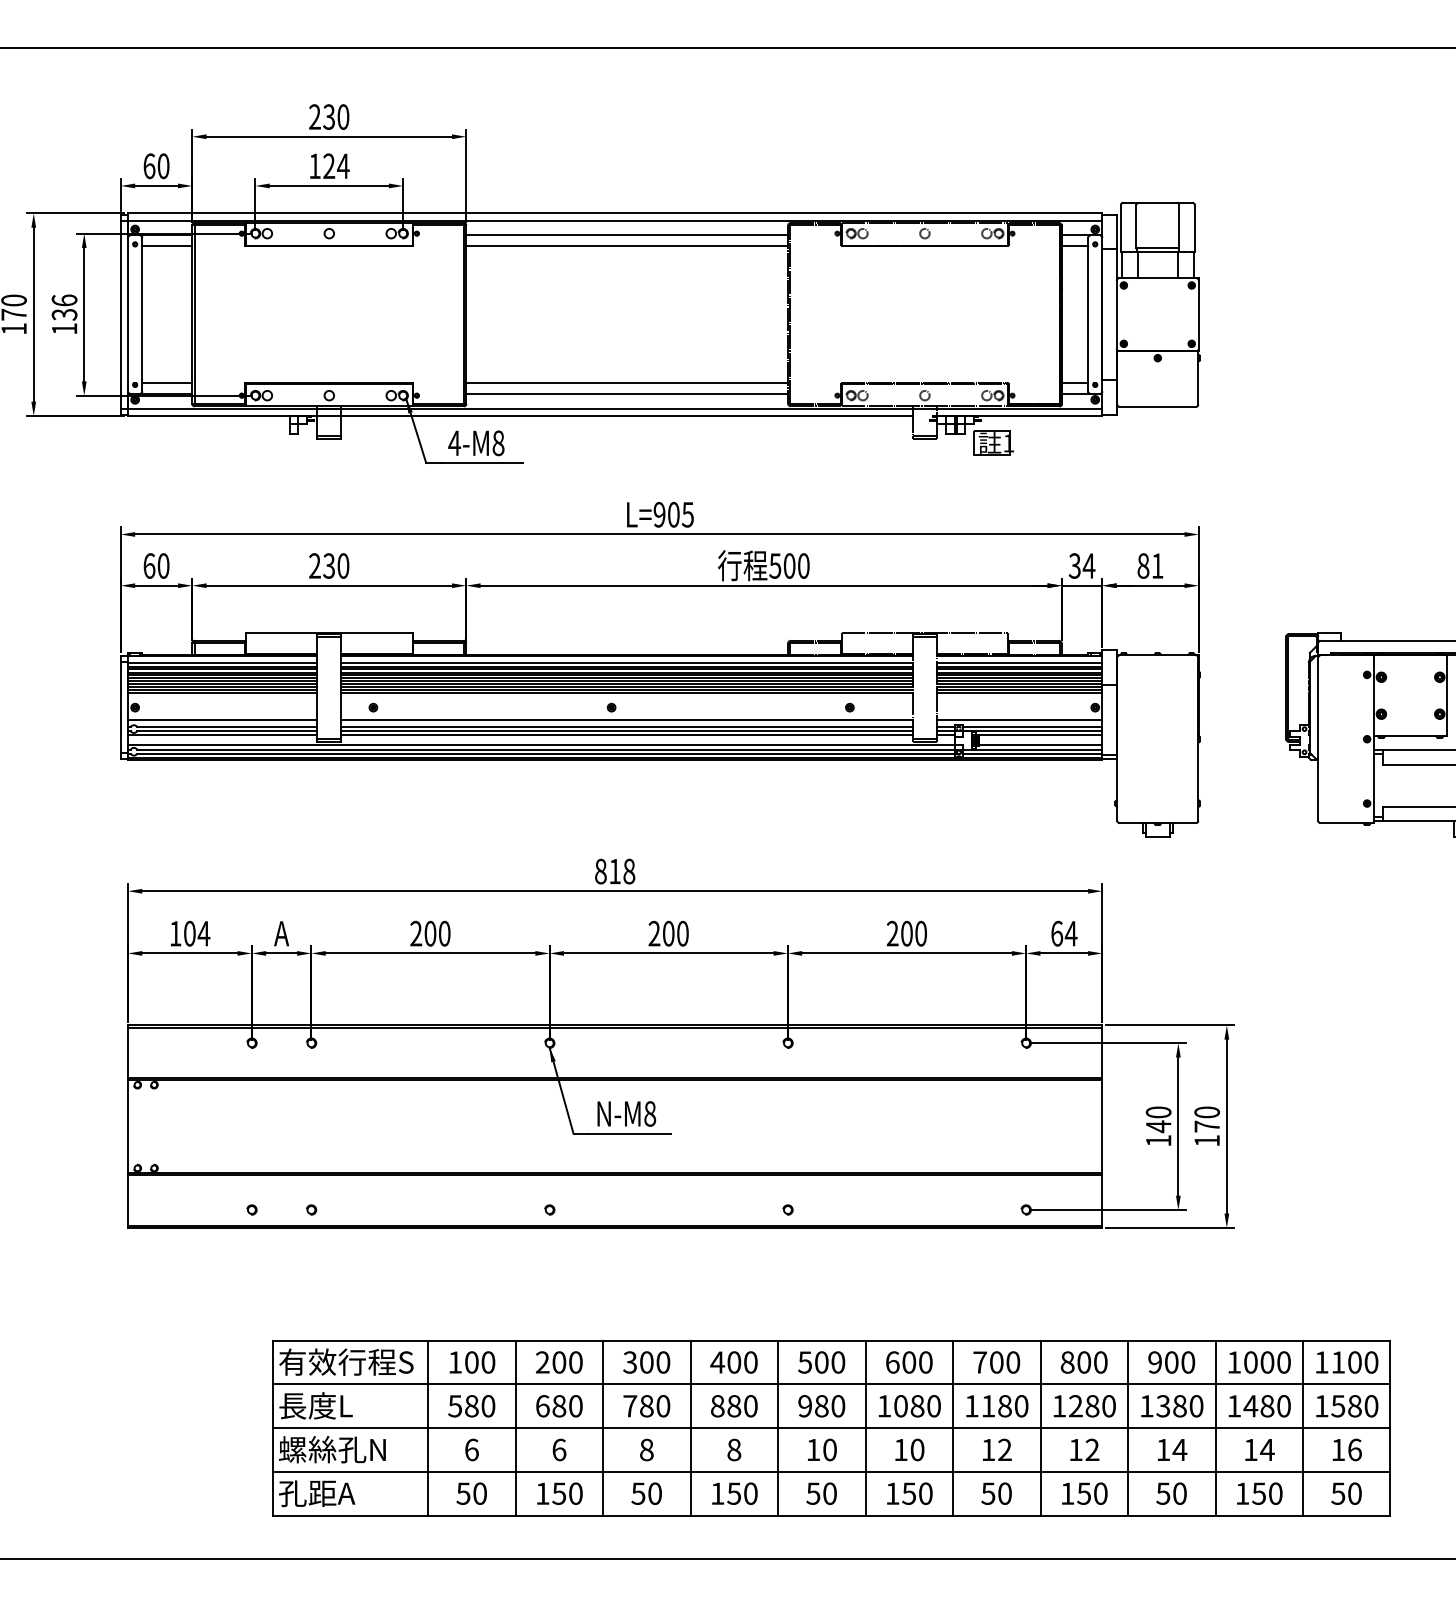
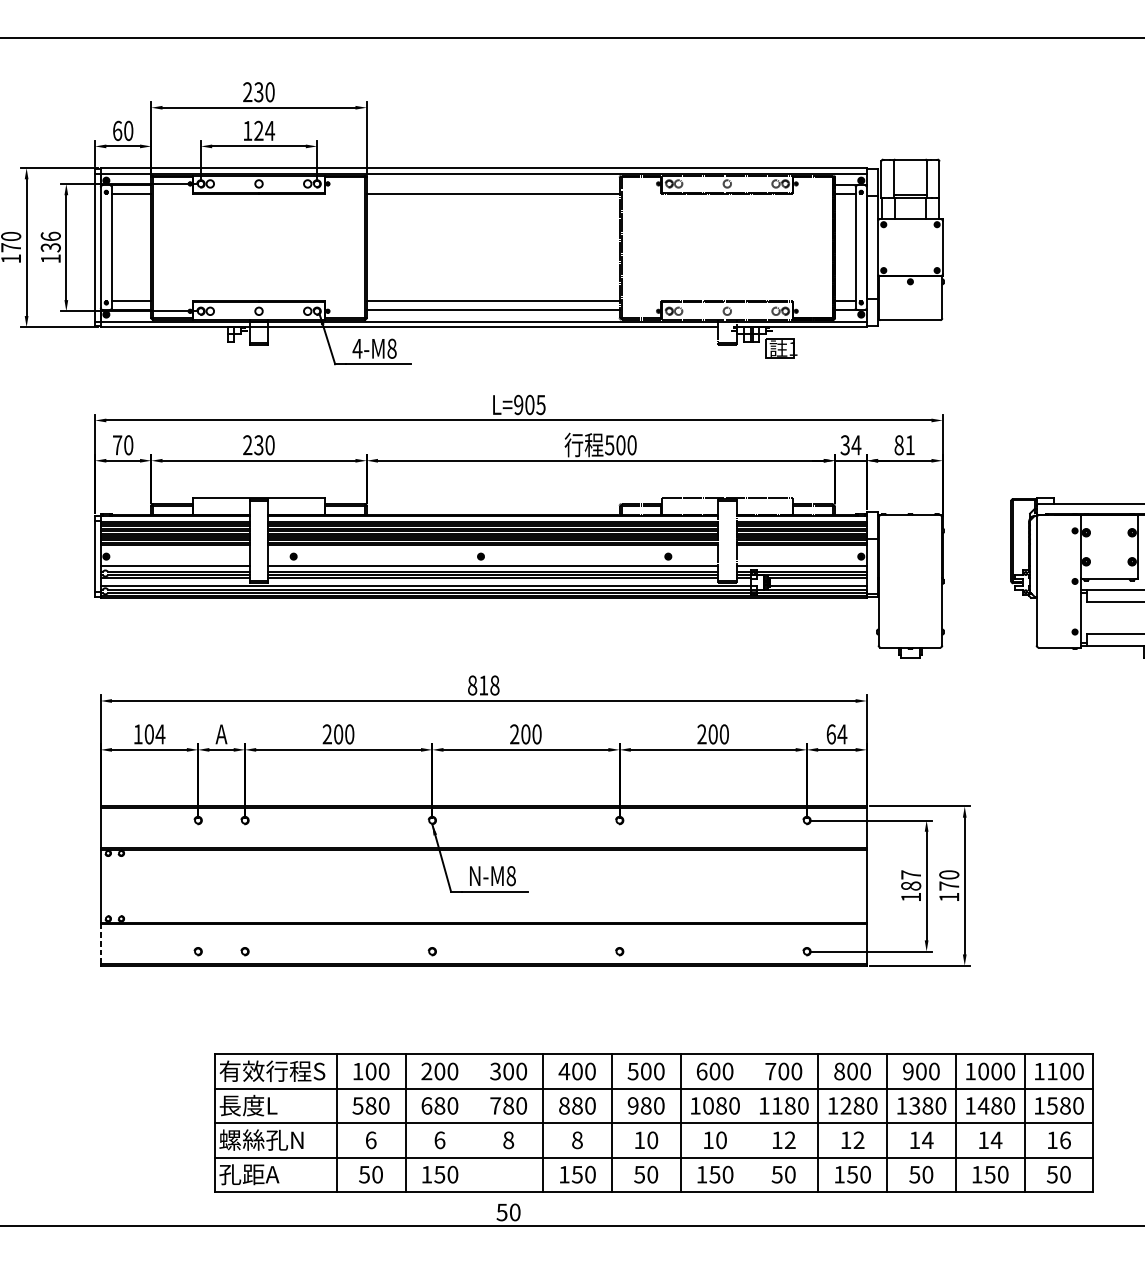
line: (626, 235) -> (492, 185), removed
text: (149, 565) -> (117, 444), 60 -> 70
text: (1158, 1119) -> (911, 880), 140 -> 187
line: (128, 1200) -> (101, 944), solid -> dashed
line: (603, 1427) -> (474, 1122), removed
line: (953, 1427) -> (749, 1122), removed
text: (646, 1493) -> (508, 1212), moved

